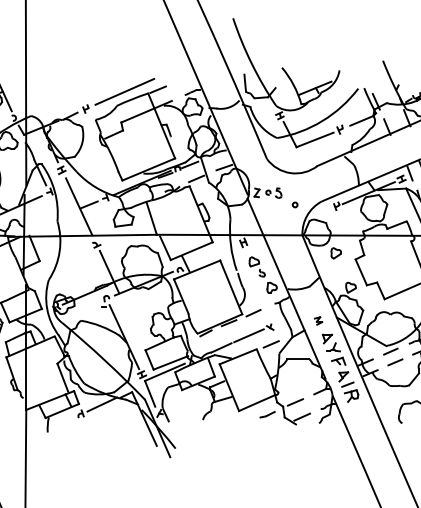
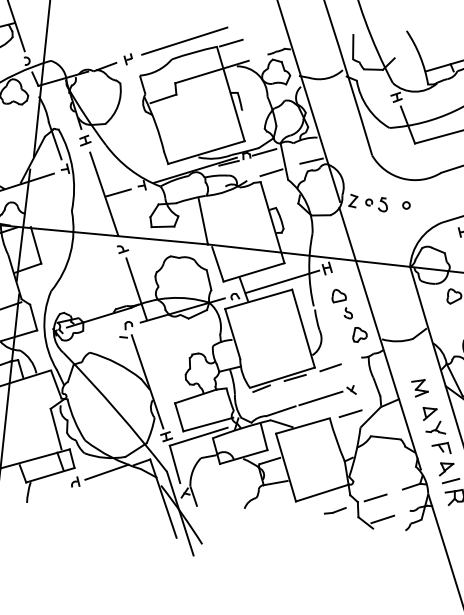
circle: (294, 204) -> (405, 204), moved
line: (212, 255) -> (282, 281), added
part: (318, 320) -> (419, 387), size x1.67

